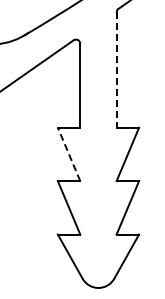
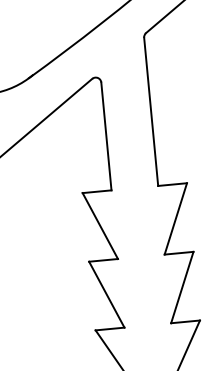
line: (116, 70) -> (151, 112), dashed -> solid
line: (69, 154) -> (100, 226), dashed -> solid

